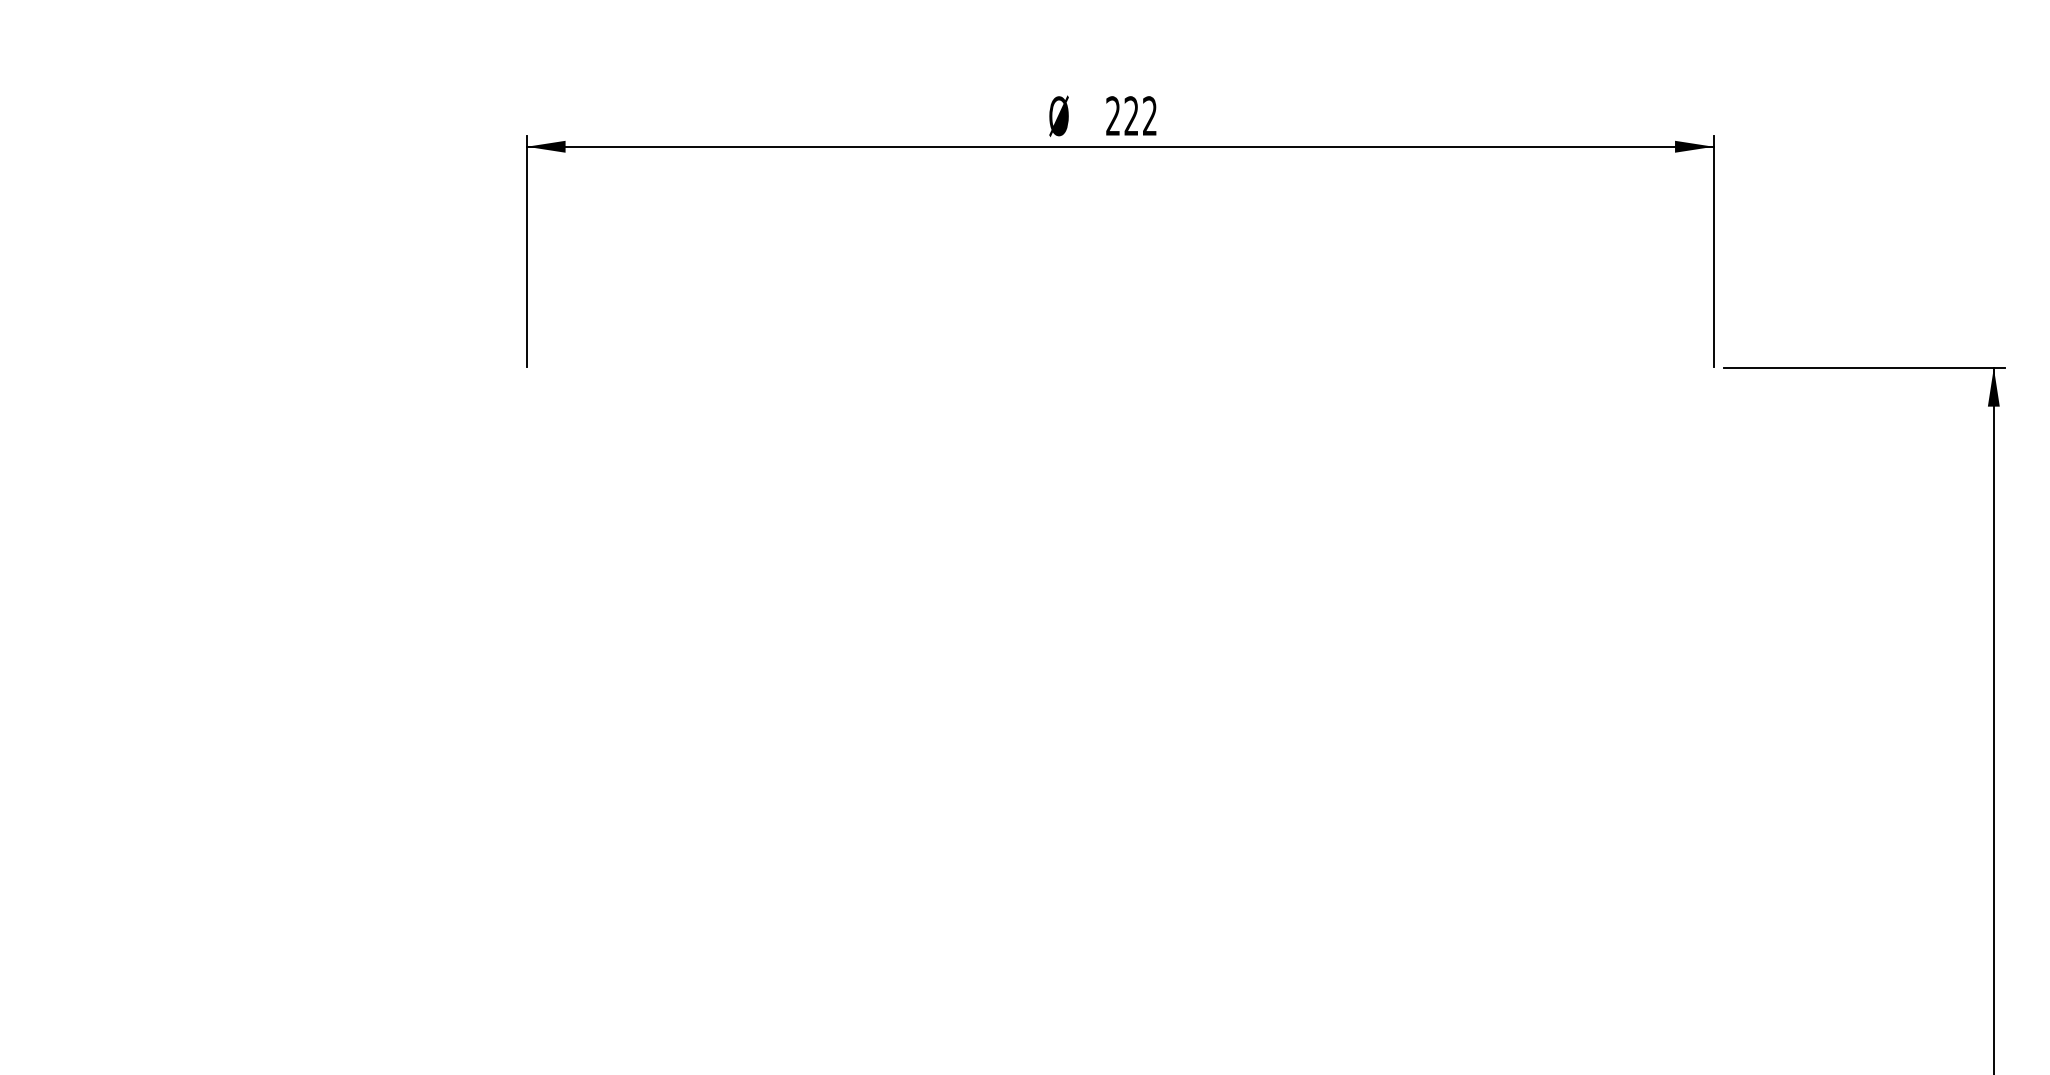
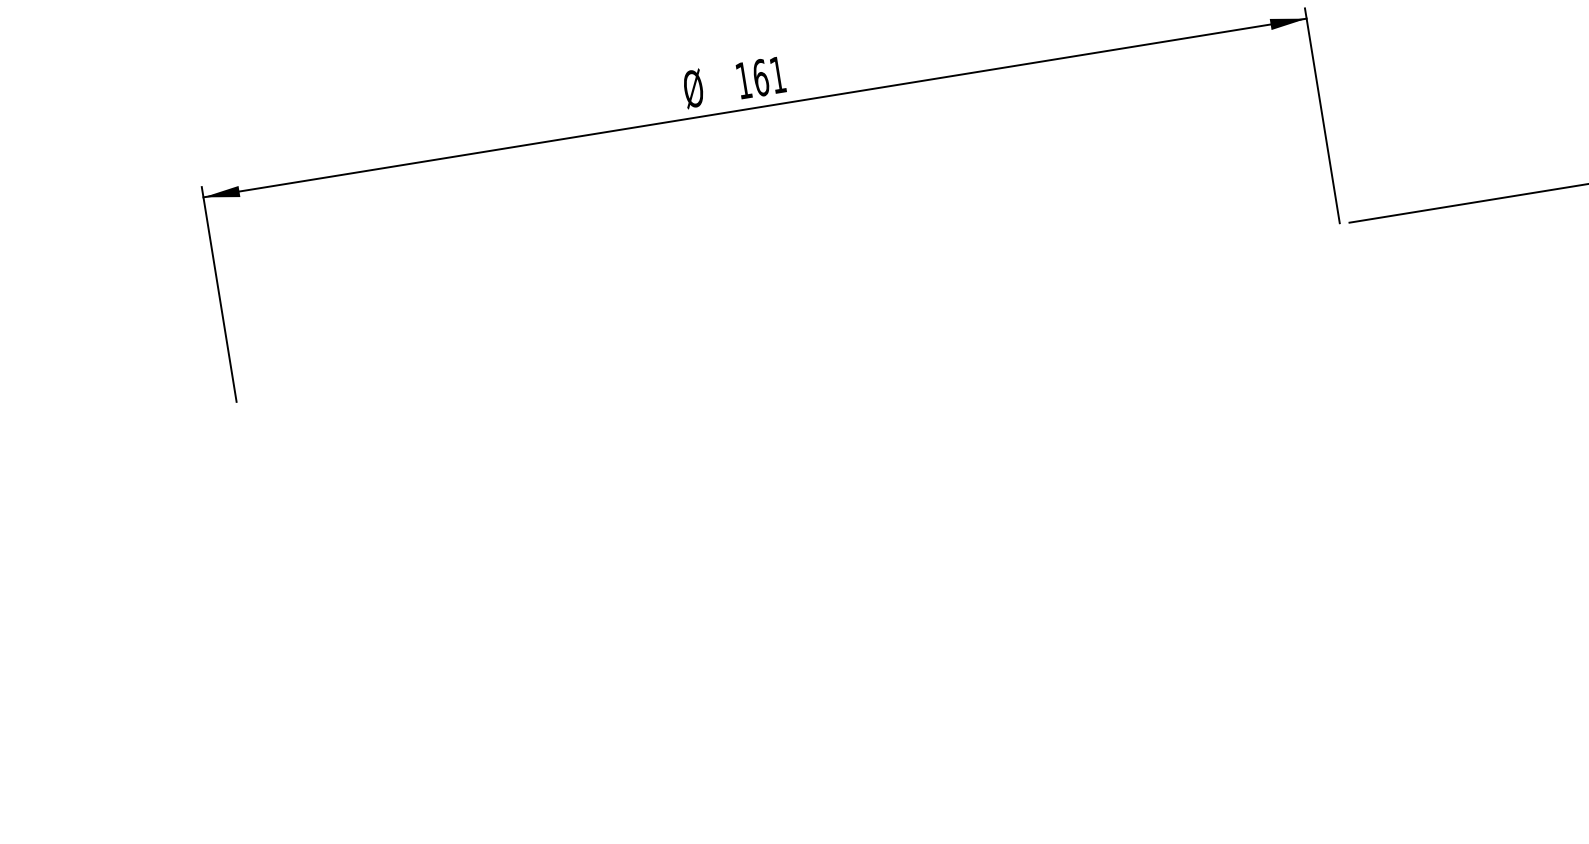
text: (1131, 116) -> (760, 78), 222 -> 161

